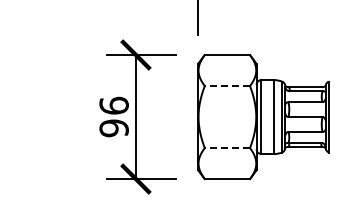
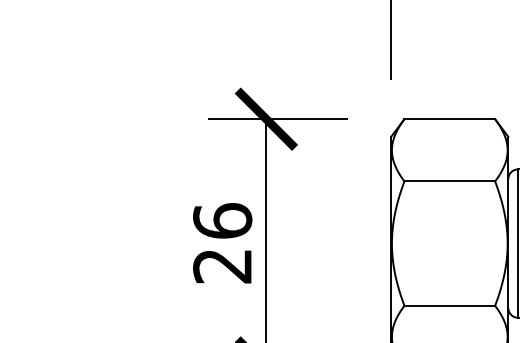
line: (227, 86) -> (449, 182), dashed -> solid
text: (113, 128) -> (221, 266), 96 -> 26
line: (227, 148) -> (449, 306), dashed -> solid

